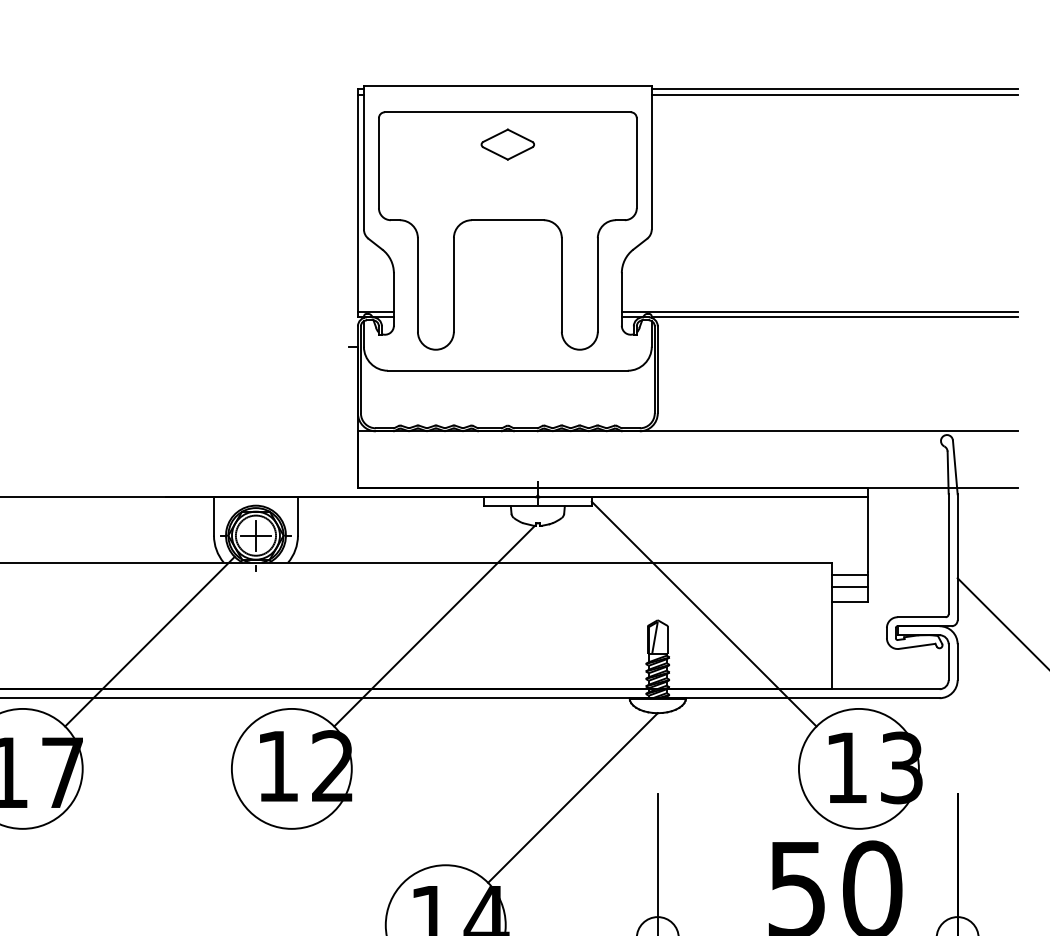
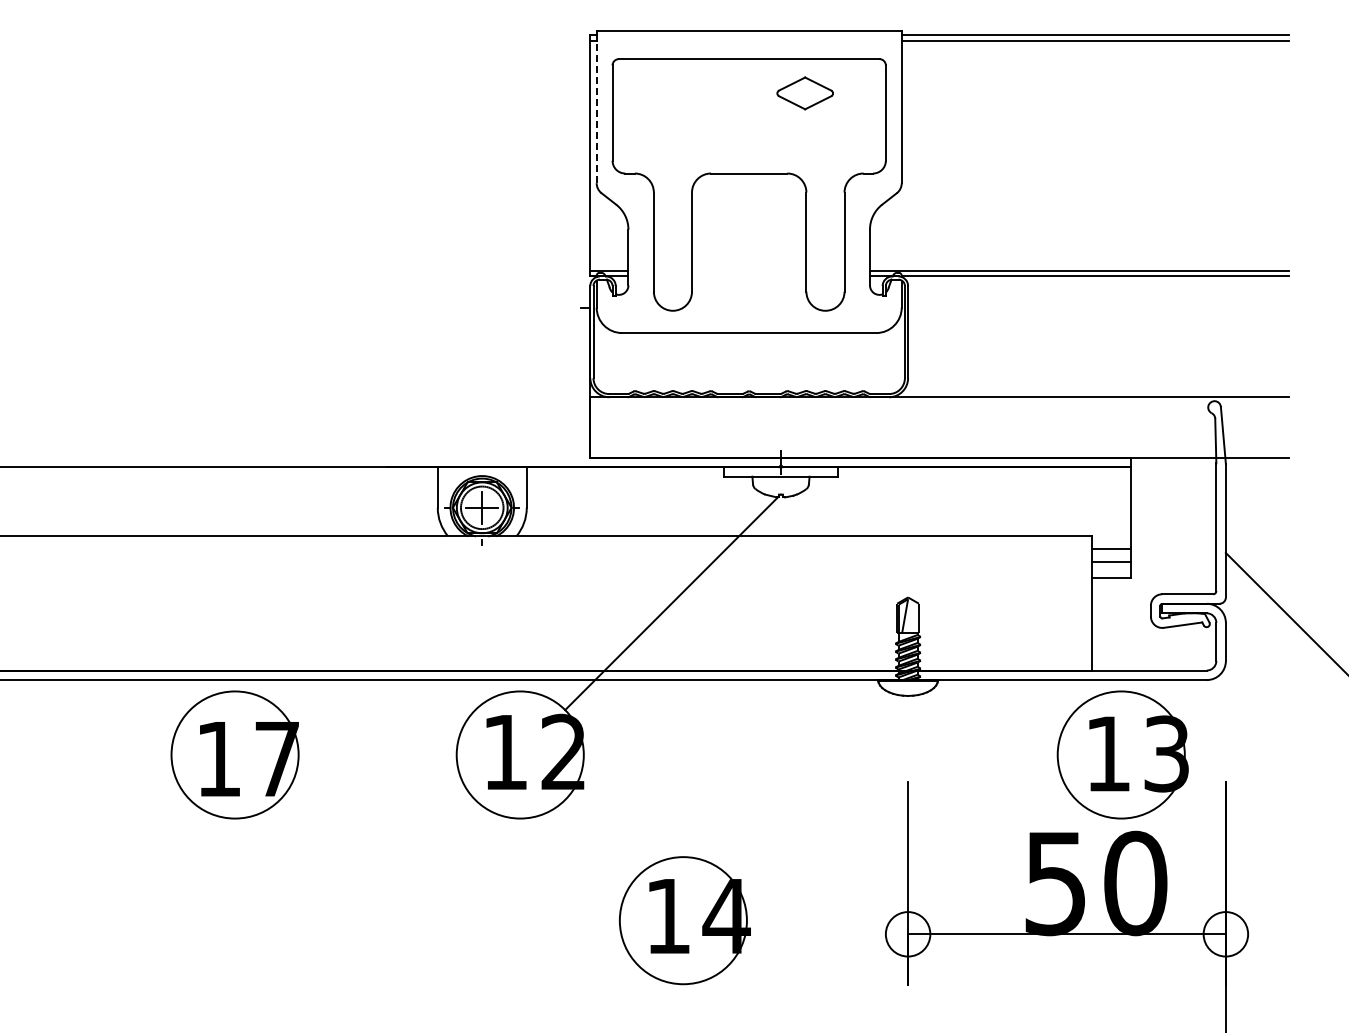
part: (507, 144) -> (804, 93), moved
line: (363, 161) -> (596, 111), solid -> dashed
line: (704, 613) -> (957, 590), removed
line: (149, 641) -> (369, 620), removed
line: (573, 797) -> (818, 785), removed

